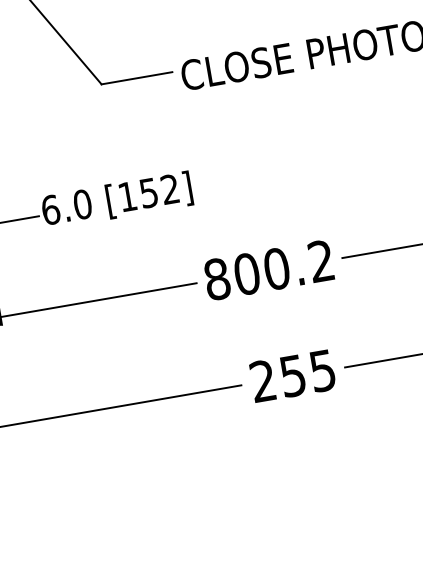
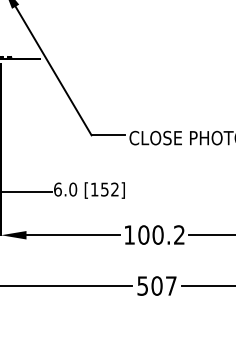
text: (216, 278) -> (129, 234), 800.2 -> 100.2
text: (291, 375) -> (156, 285), 255 -> 507

